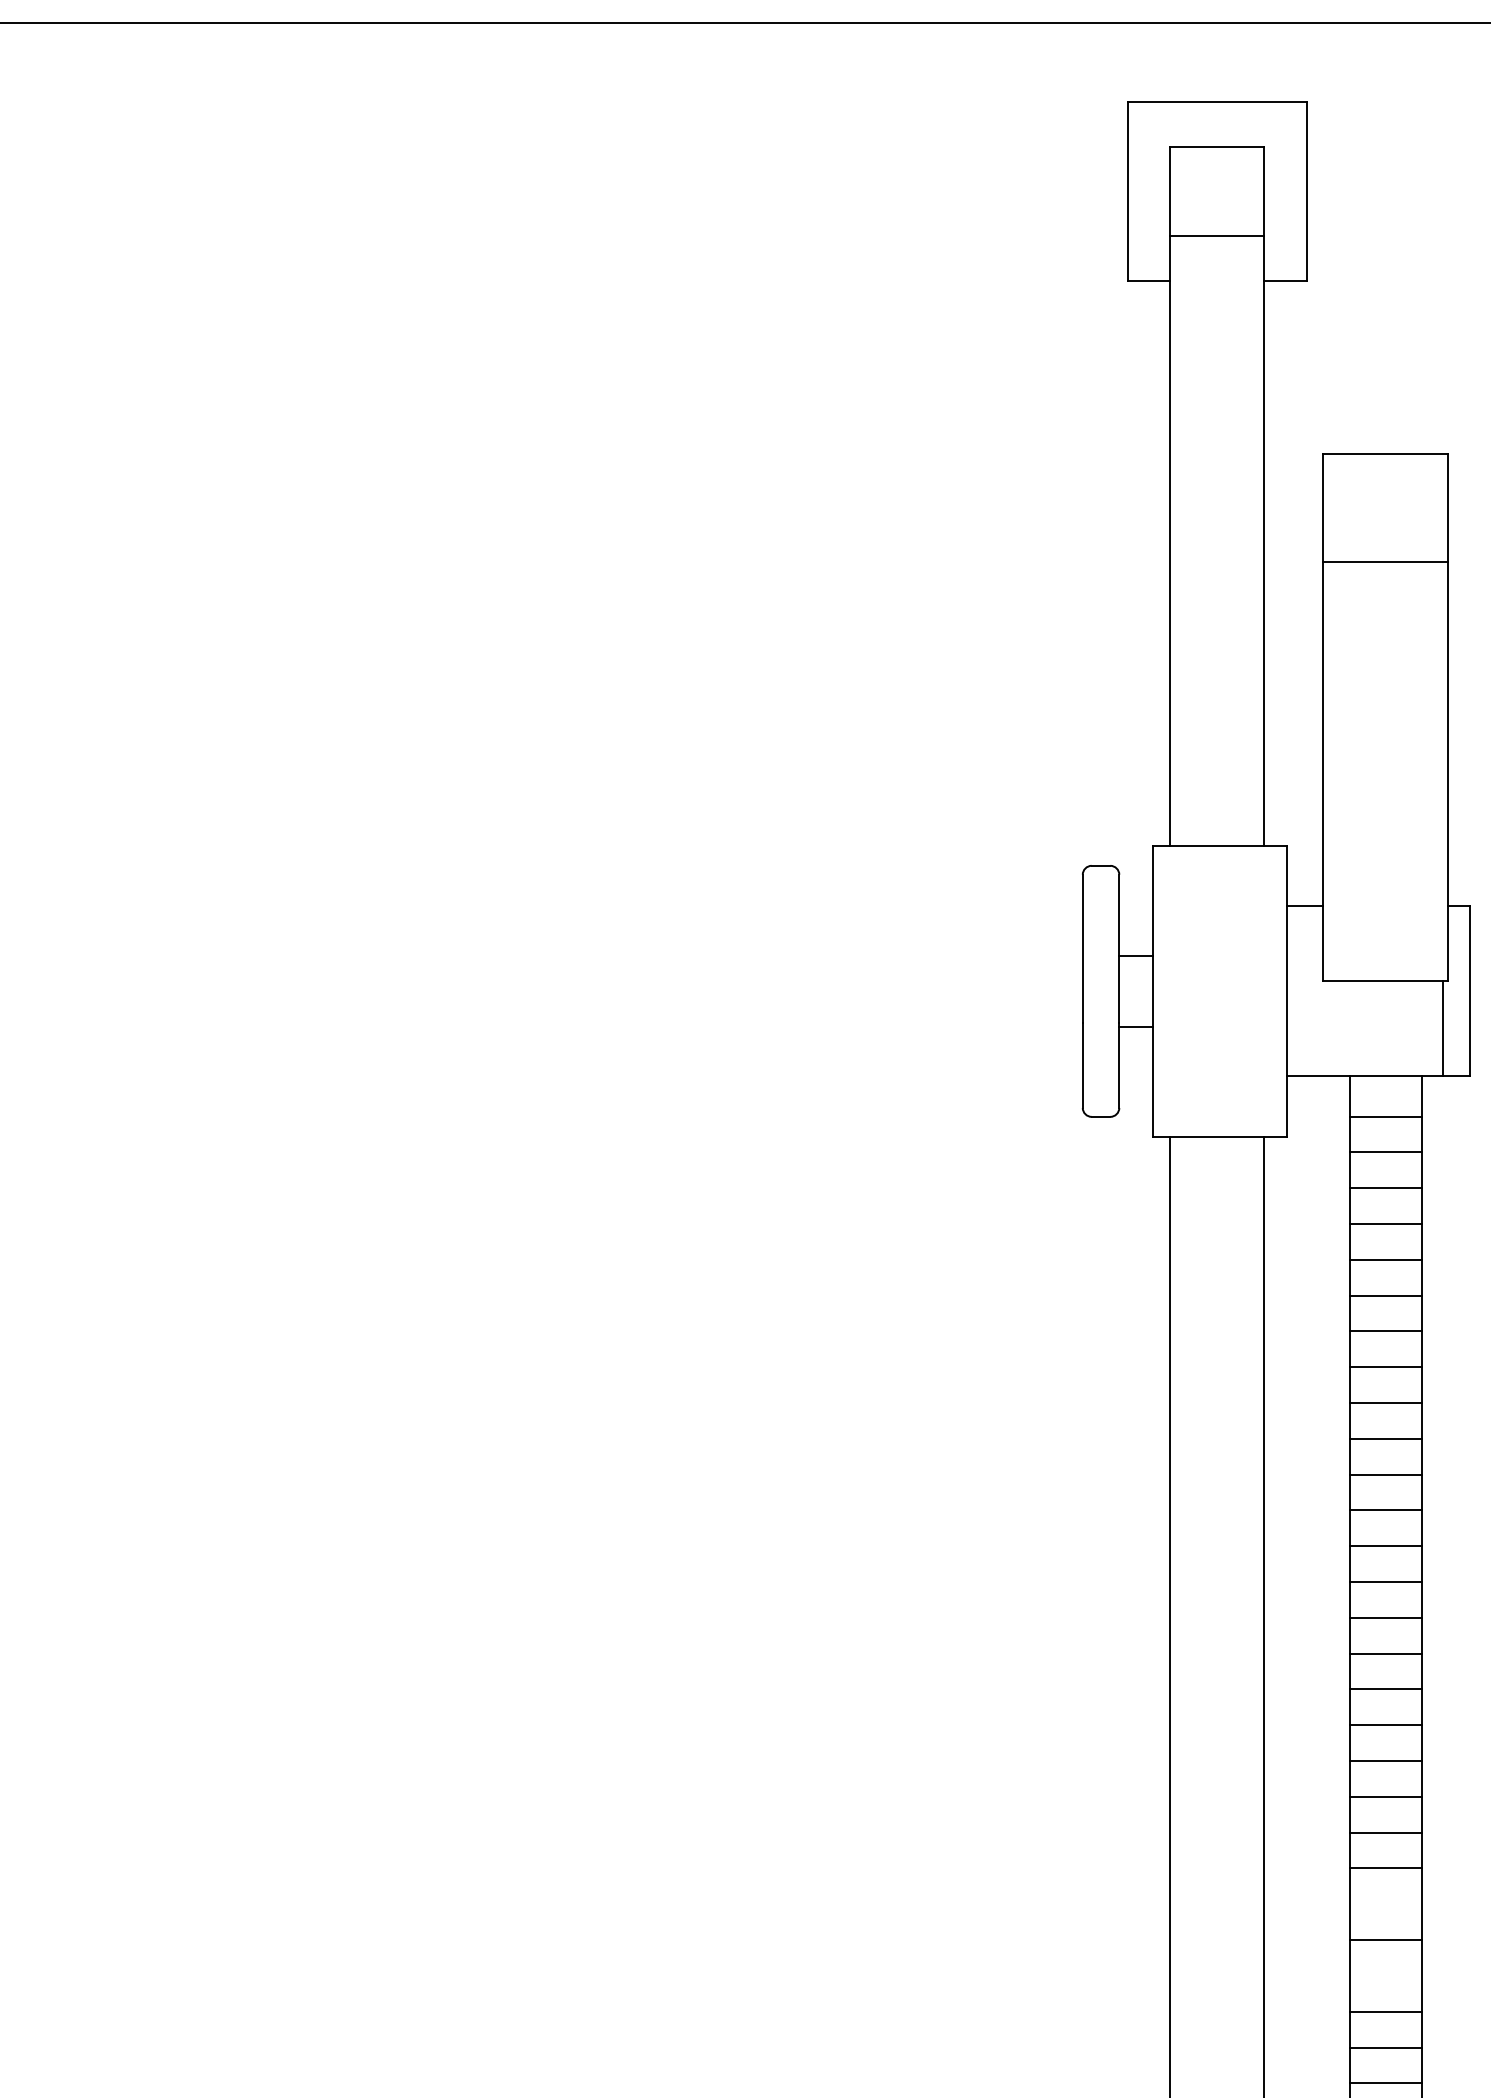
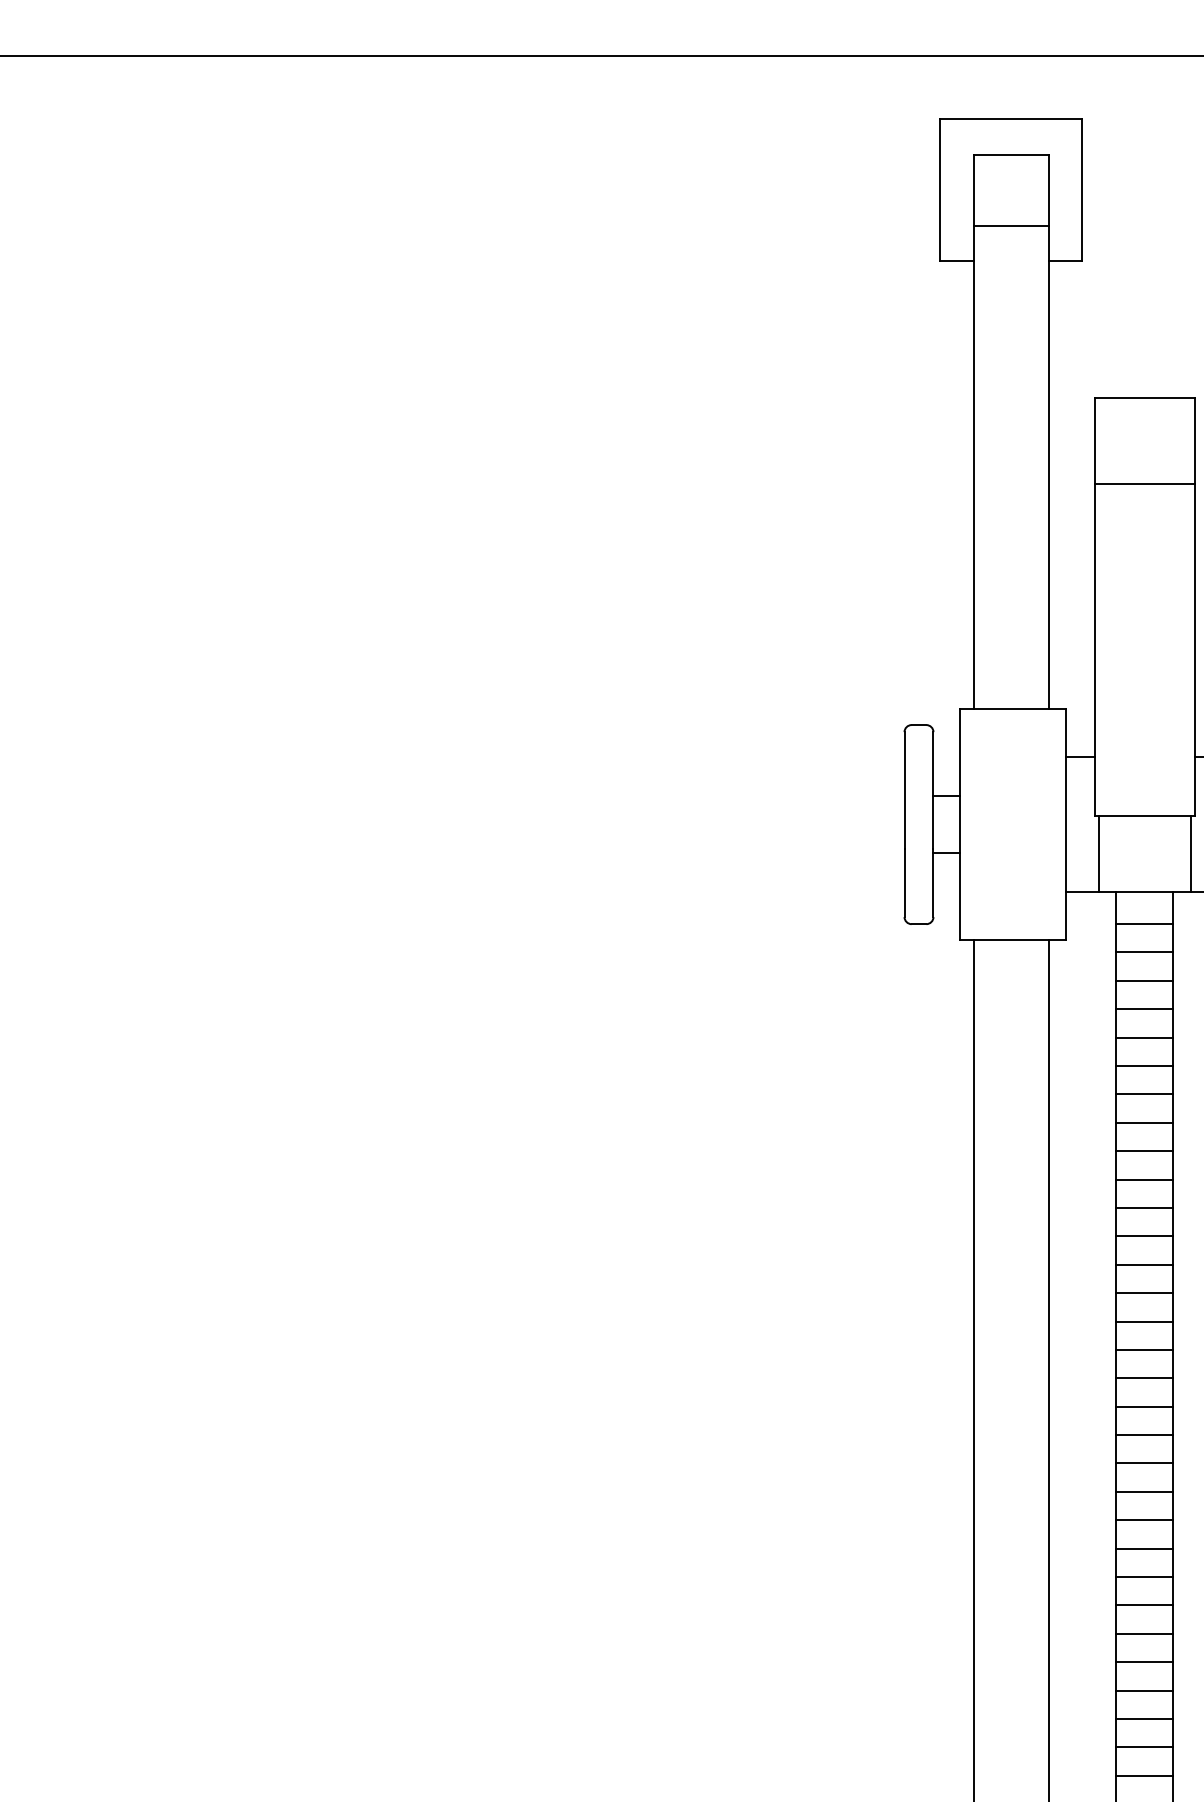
line: (1328, 1029) -> (1099, 854), added
line: (1385, 1904) -> (1144, 1548), added
line: (1385, 1975) -> (1144, 1605), added

